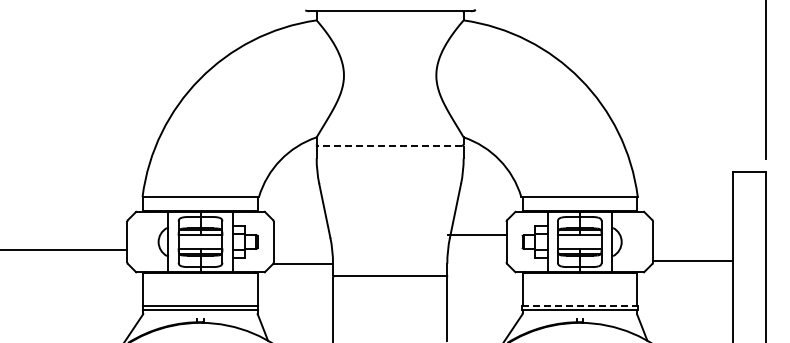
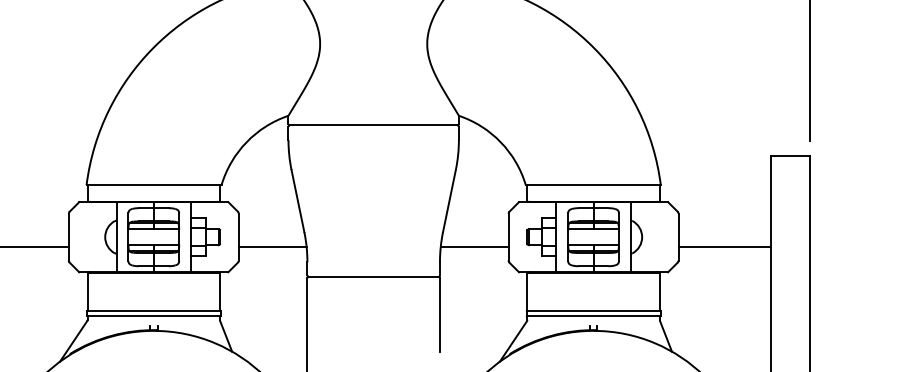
line: (389, 145) -> (372, 125), dashed -> solid
line: (477, 235) -> (474, 246), moved
line: (692, 261) -> (724, 246), moved
line: (302, 264) -> (272, 246), moved
line: (580, 305) -> (594, 310), dashed -> solid

